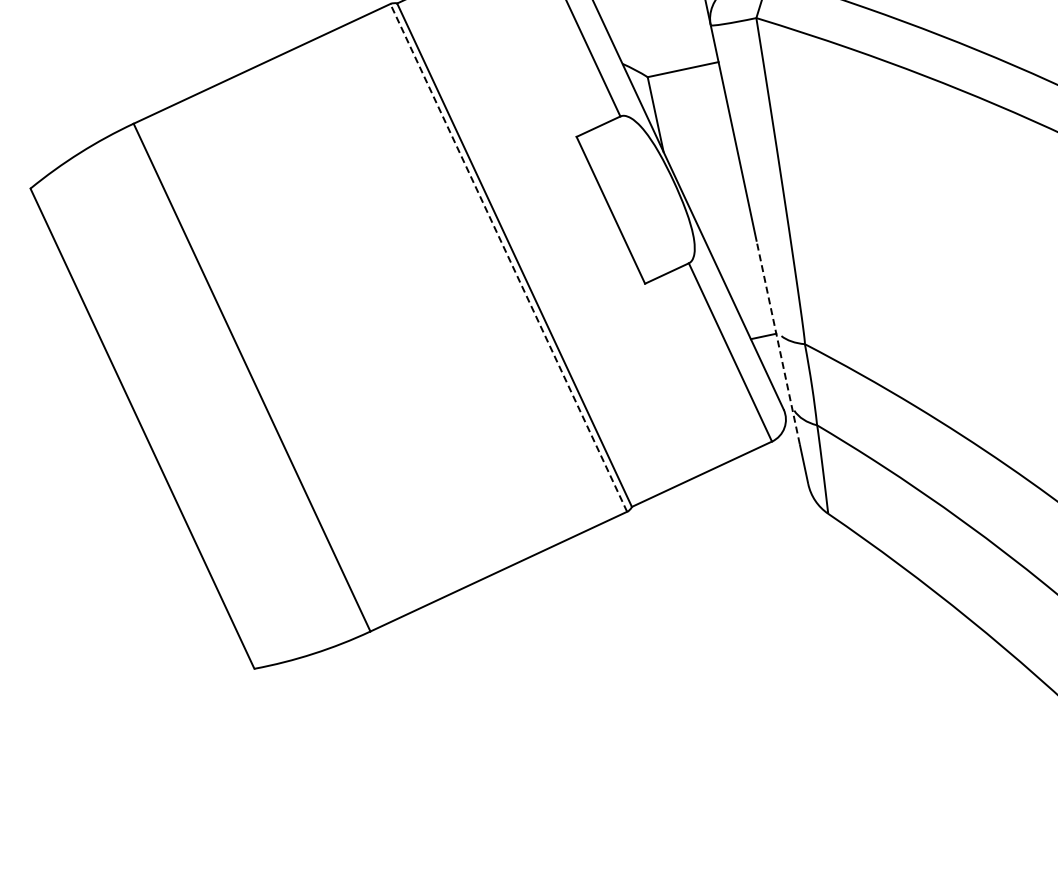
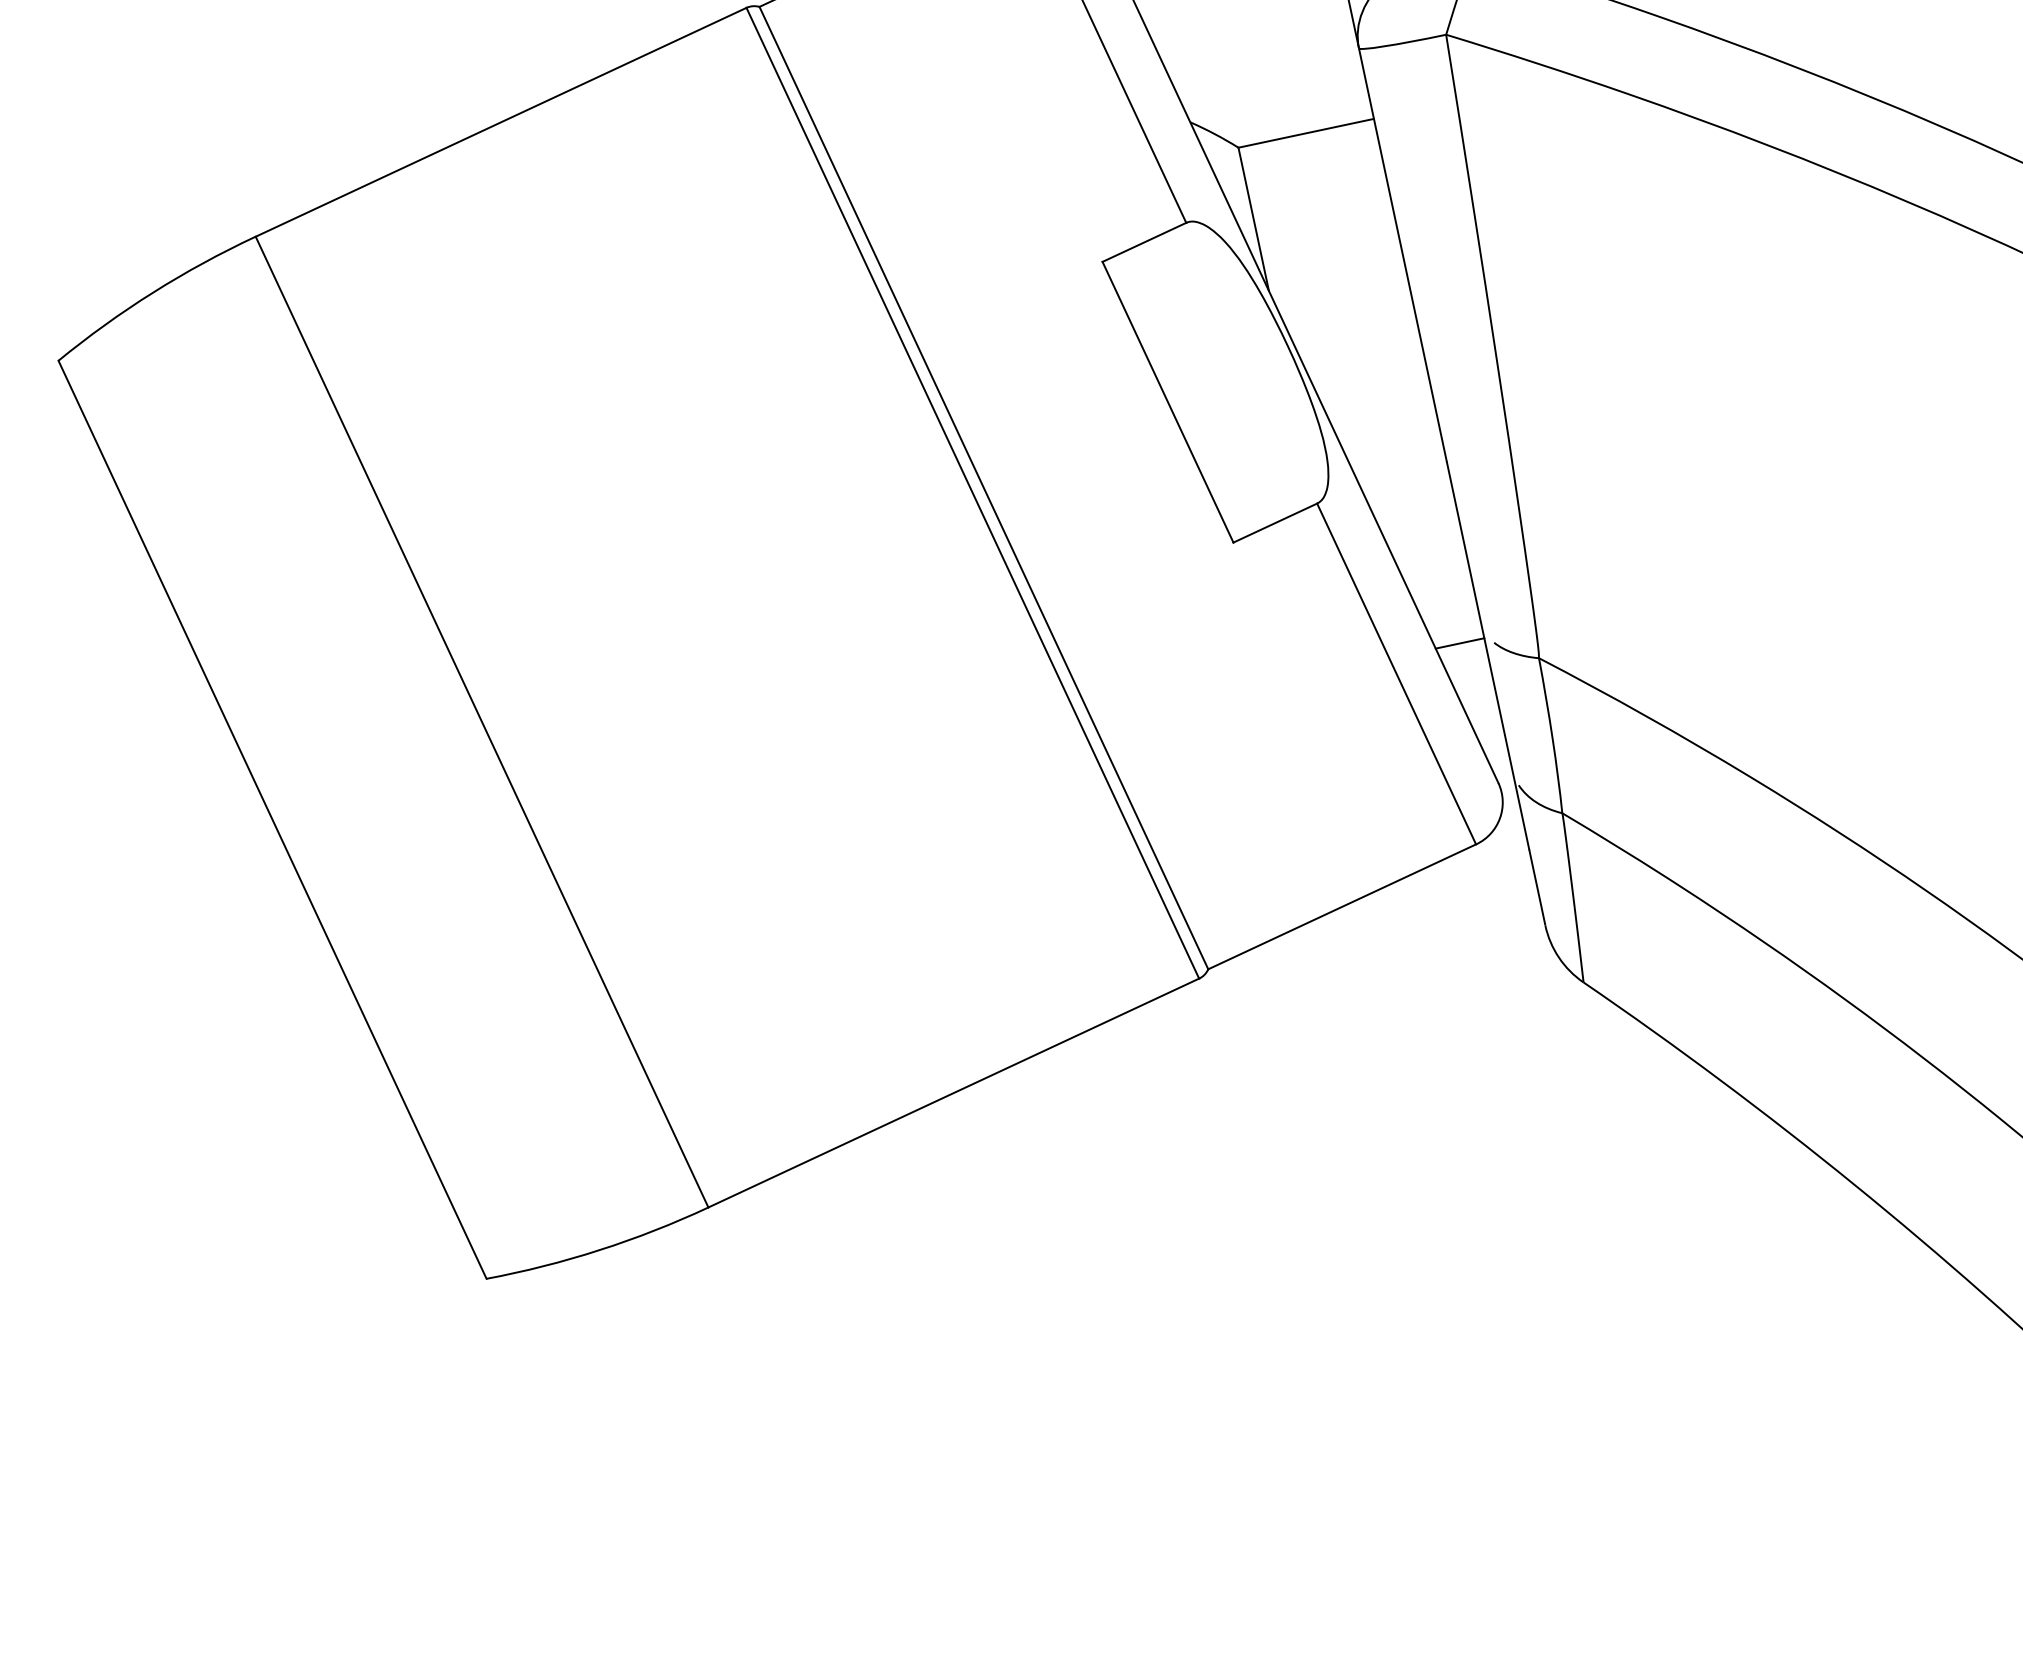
line: (508, 257) -> (972, 492), dashed -> solid
line: (778, 342) -> (1488, 654), dashed -> solid

